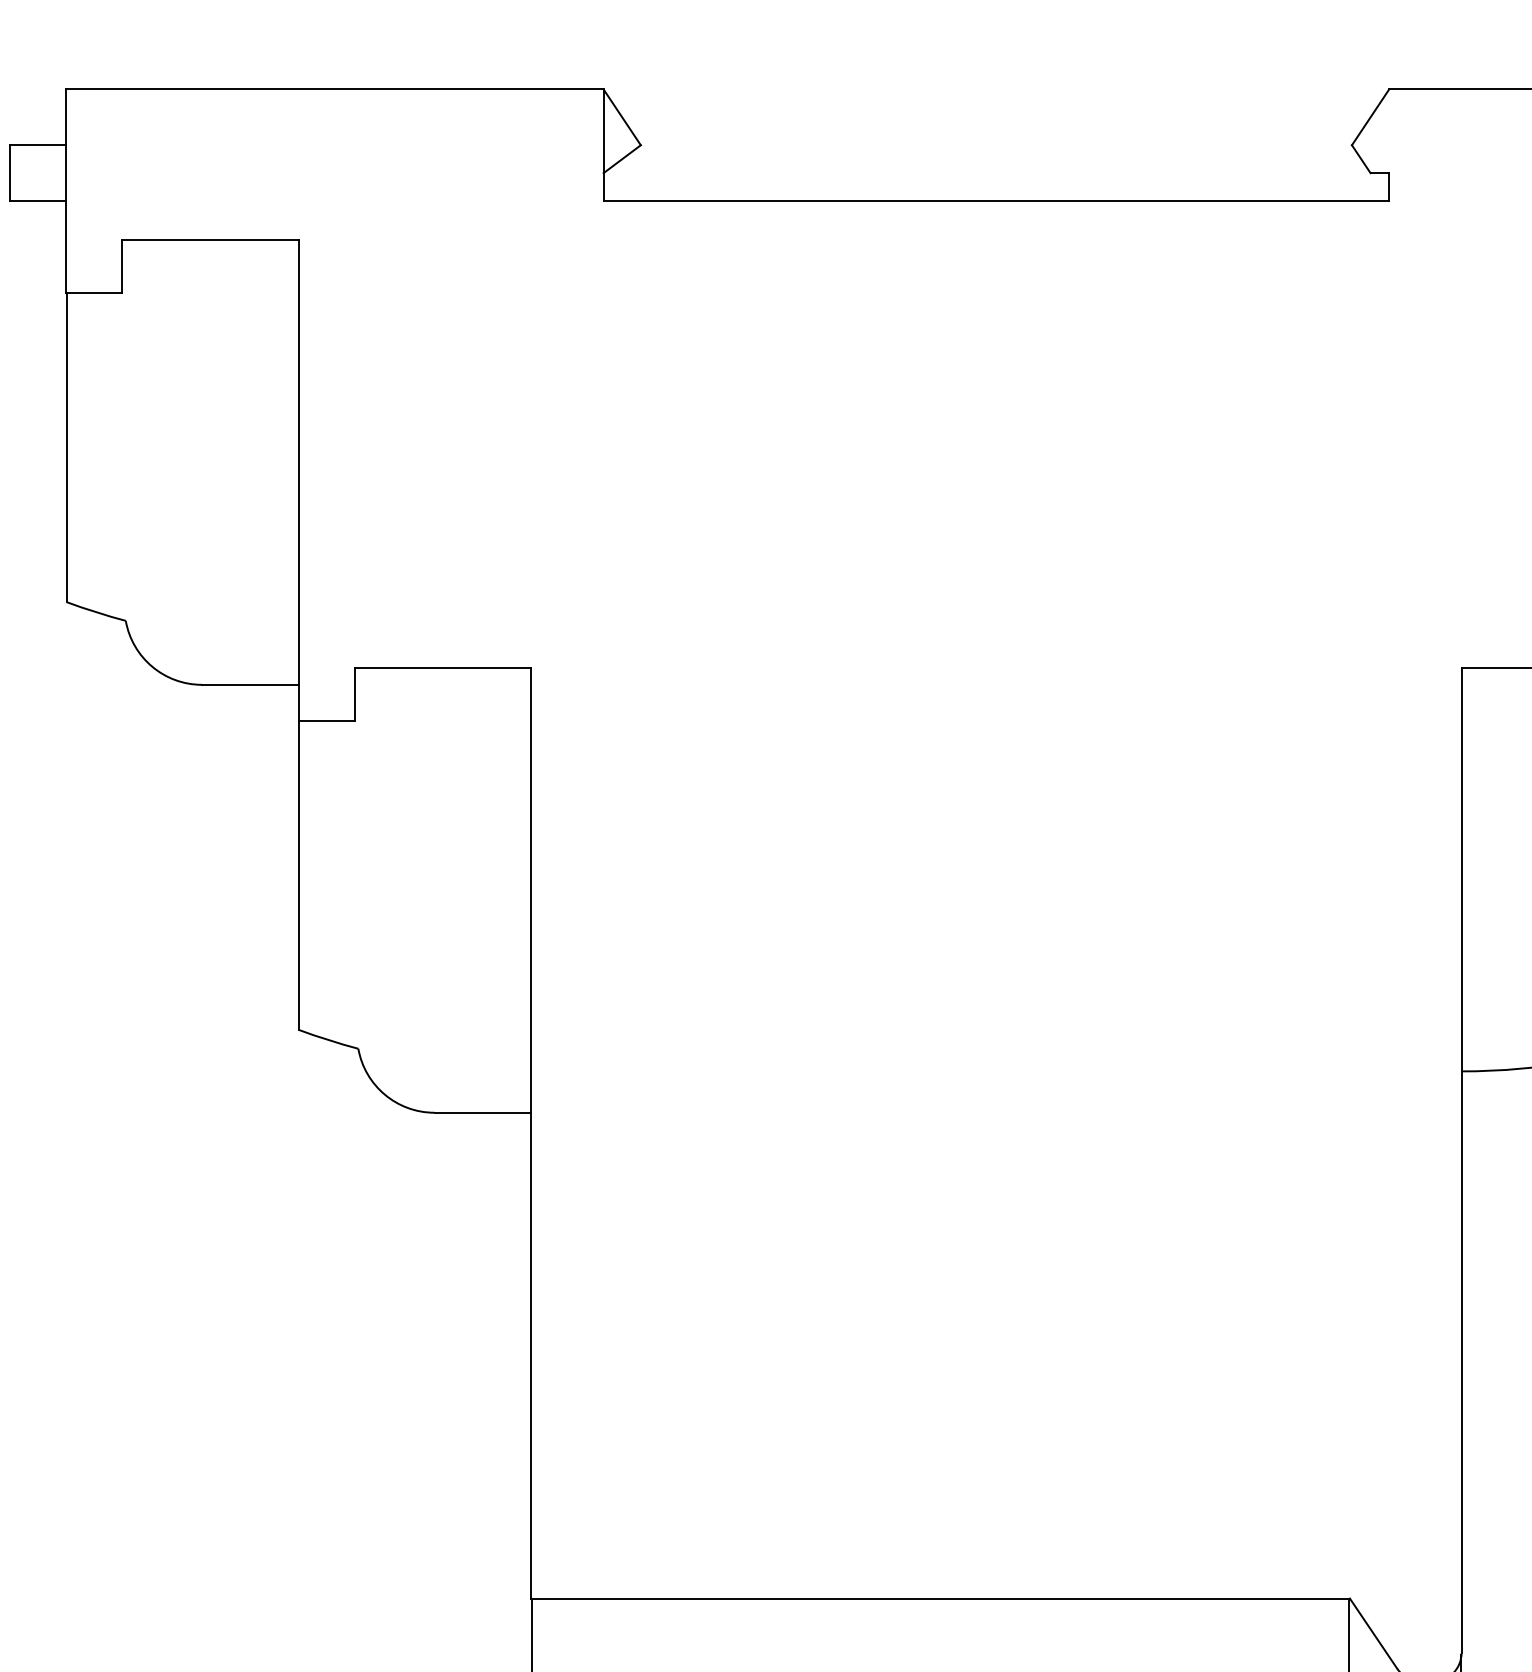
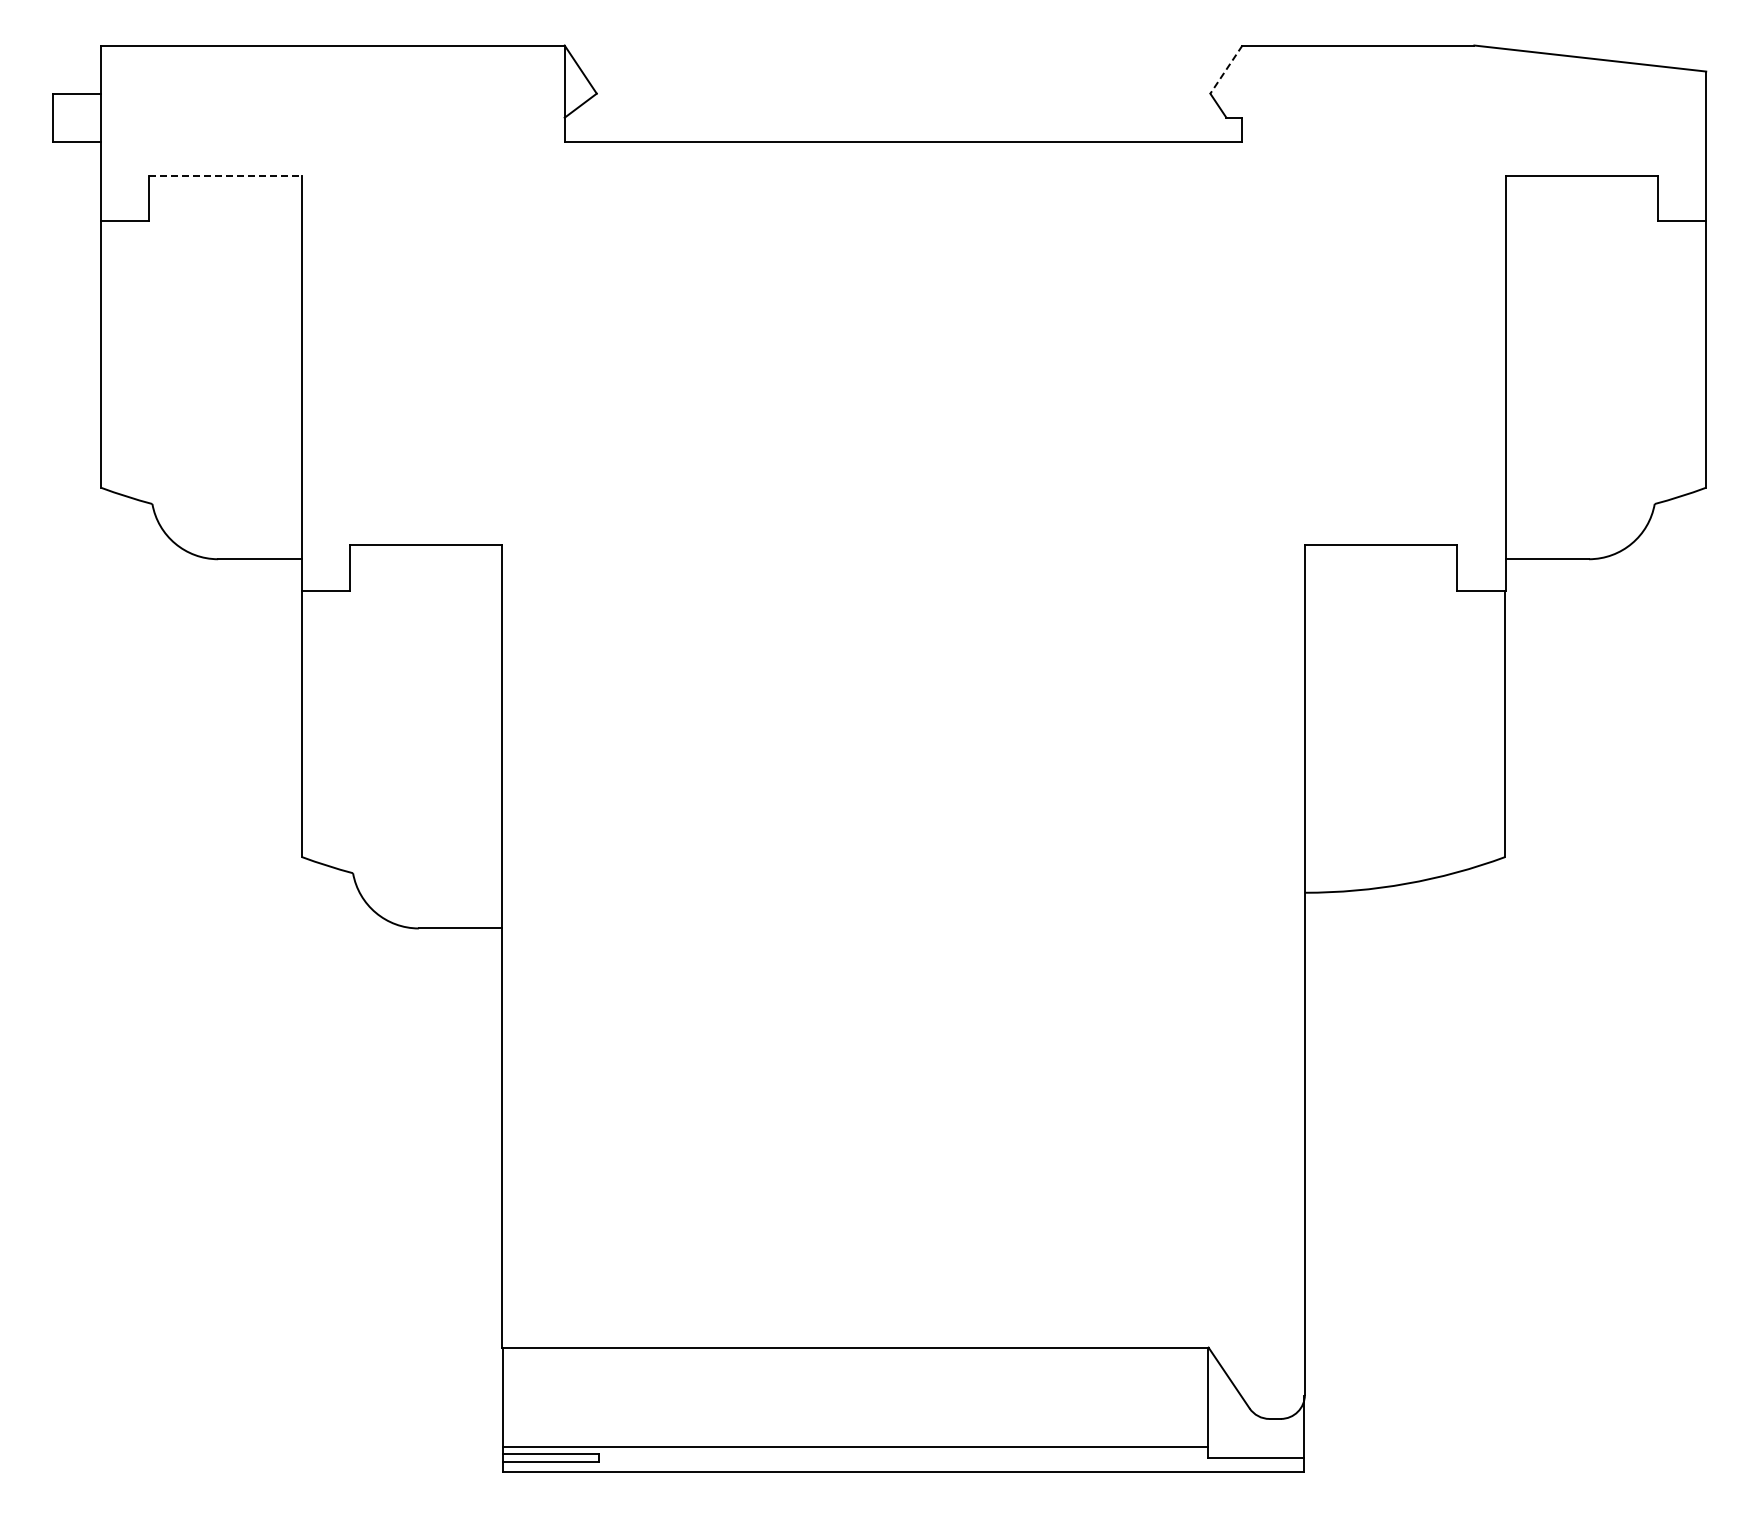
line: (1370, 117) -> (1226, 69), solid -> dashed
line: (210, 240) -> (225, 175), solid -> dashed

